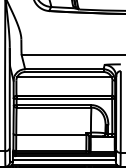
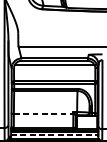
line: (51, 135) -> (43, 114), solid -> dashed
line: (64, 160) -> (54, 135), solid -> dashed

